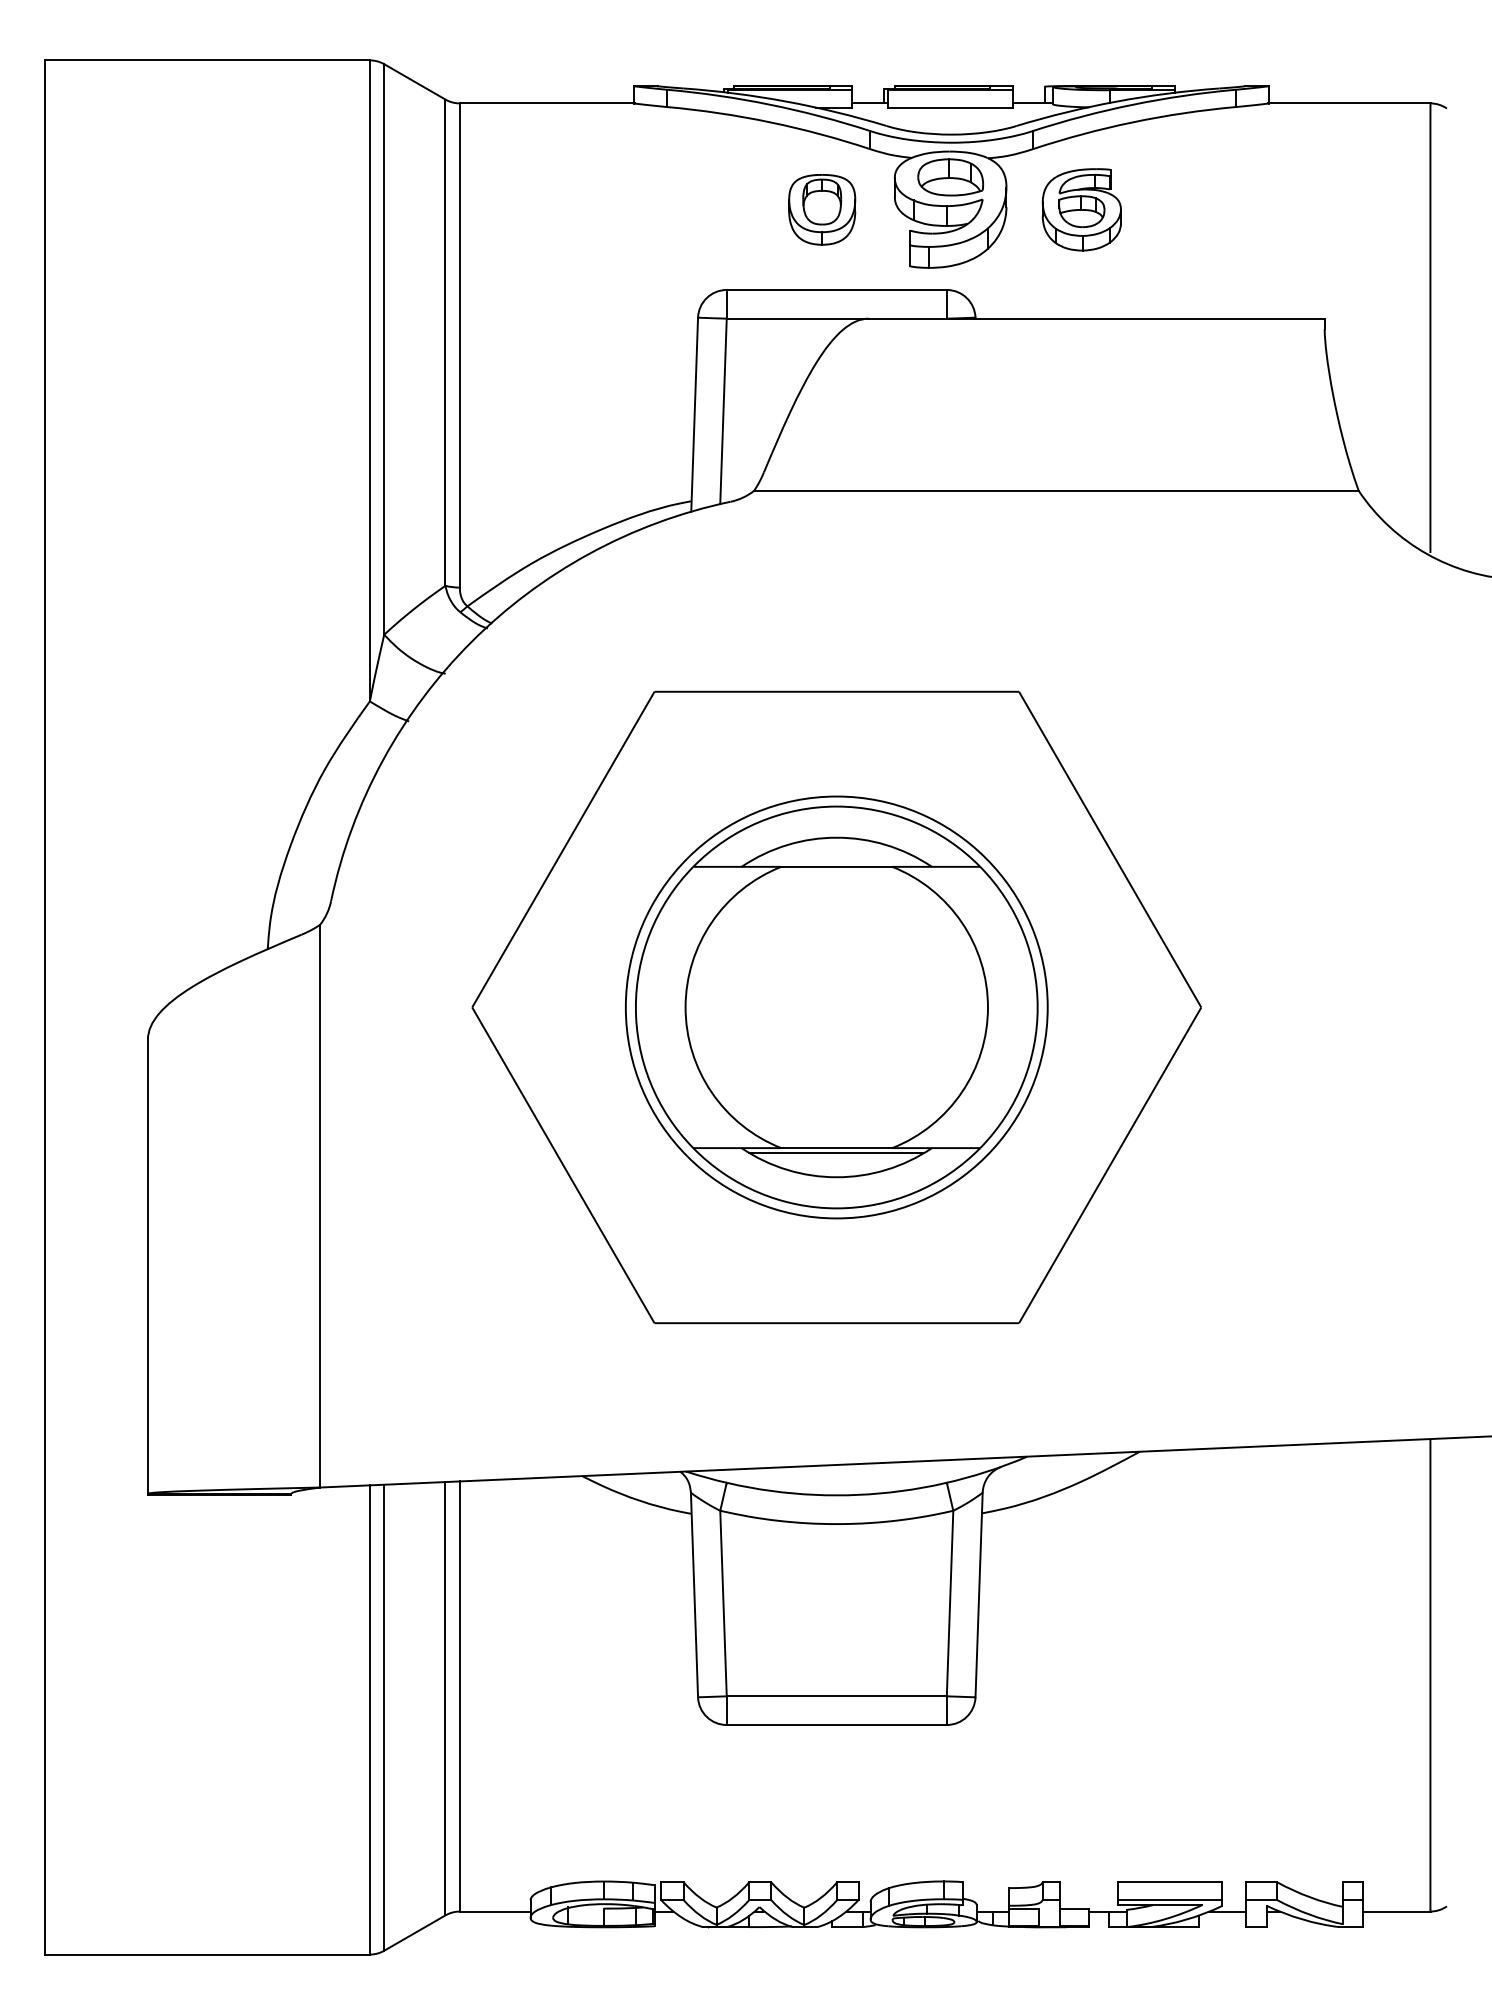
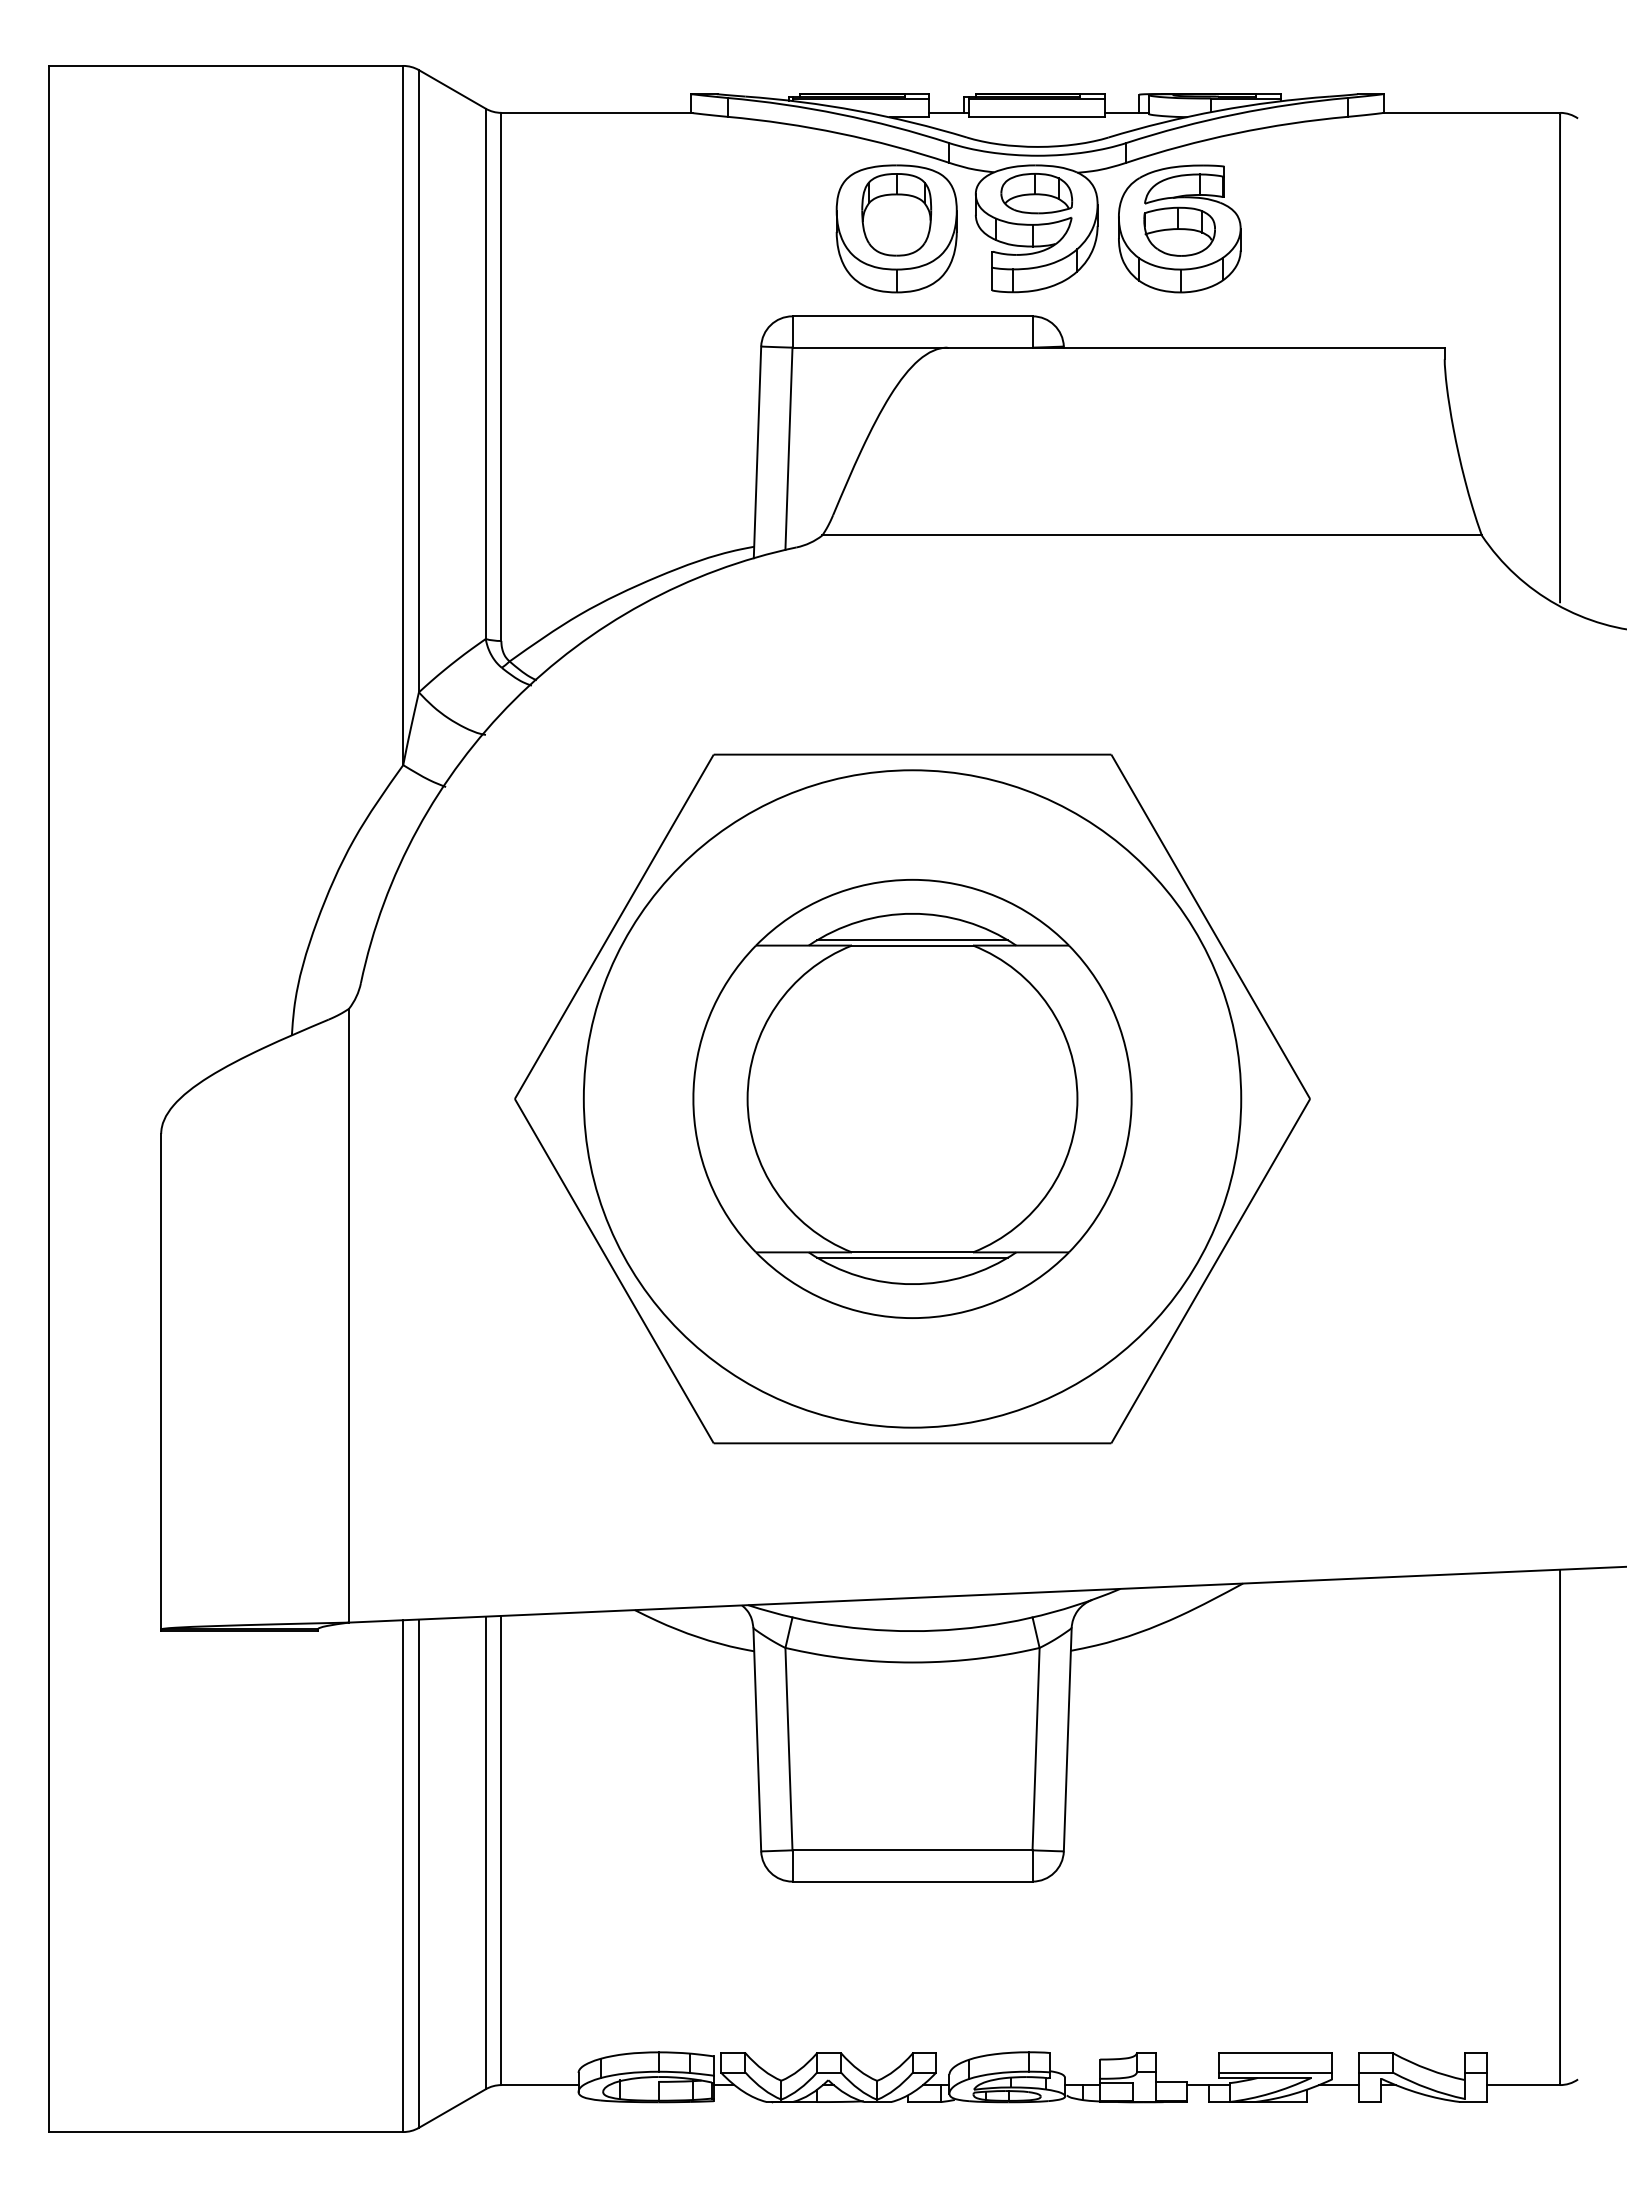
part: (822, 209) -> (896, 228), size x1.67
part: (1081, 209) -> (1179, 228), size x1.43
line: (836, 862) -> (912, 940), added
circle: (836, 1007) -> (912, 1098), size x1.43

